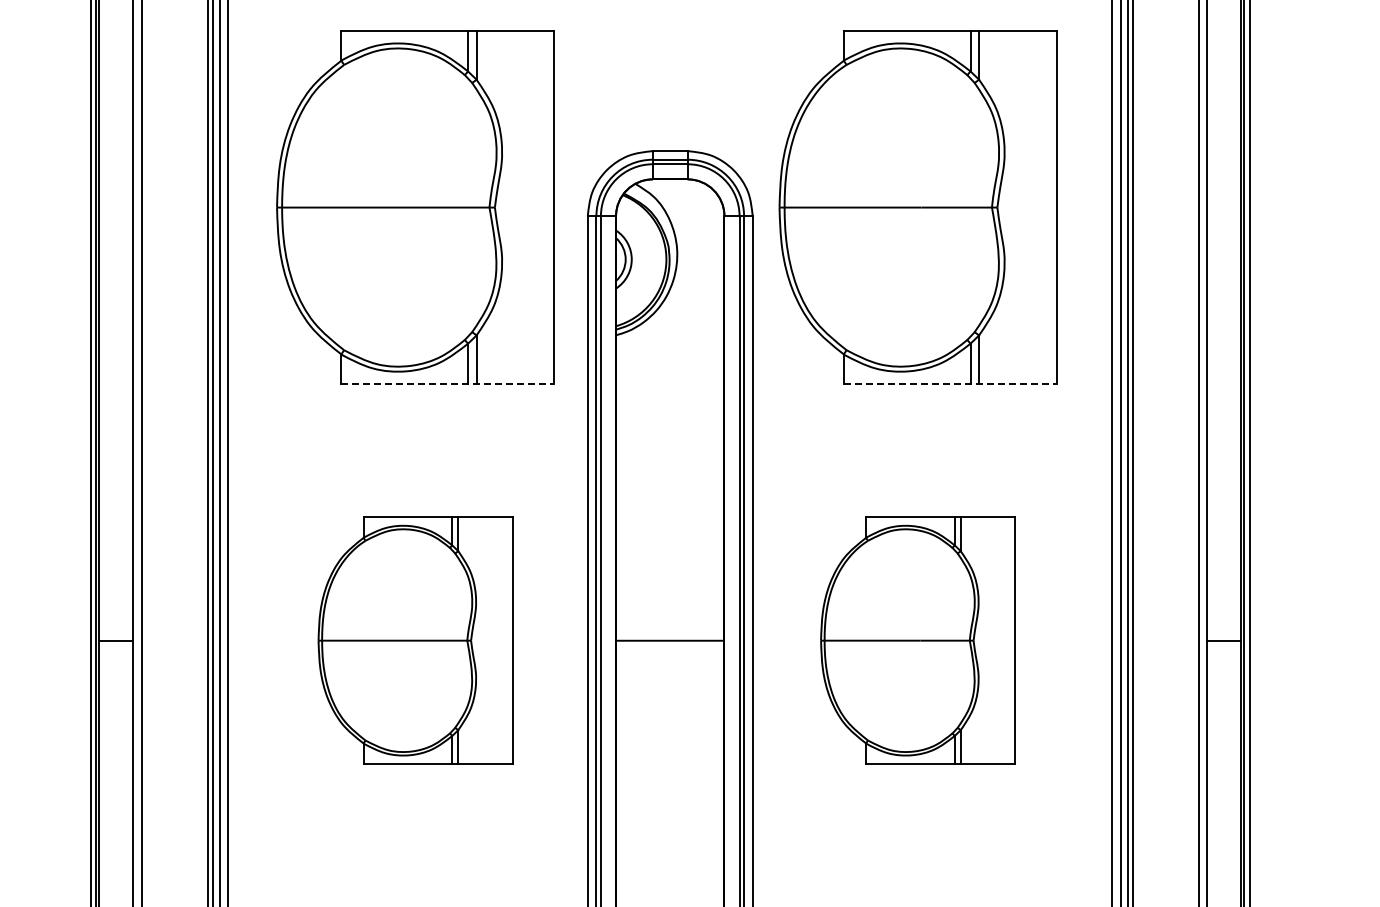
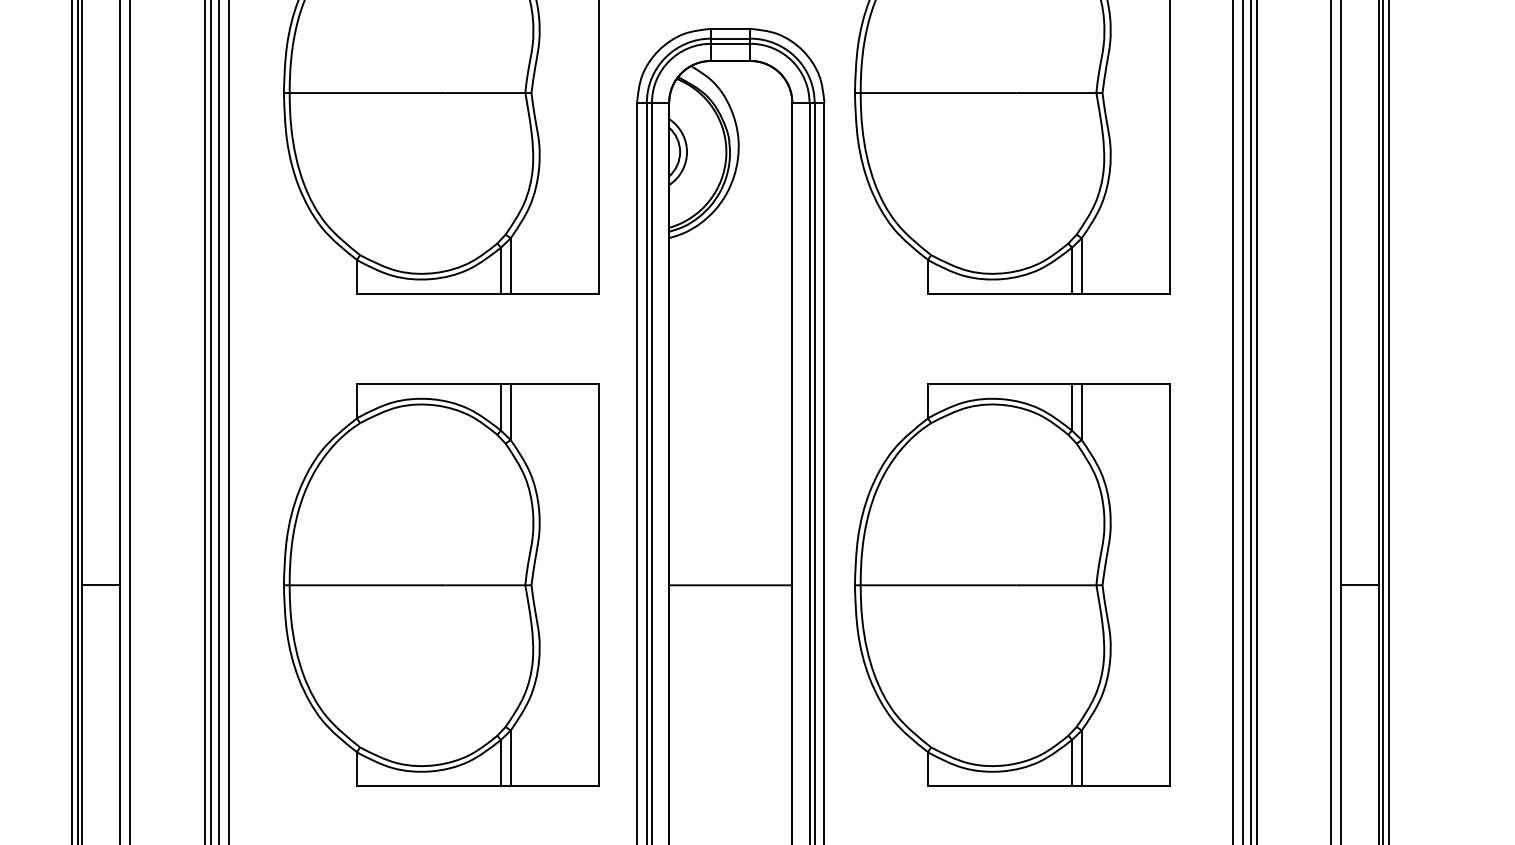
line: (448, 384) -> (478, 294), dashed -> solid
line: (950, 384) -> (1049, 294), dashed -> solid
part: (415, 640) -> (441, 585), size x1.43
part: (917, 640) -> (1011, 585), size x1.43

